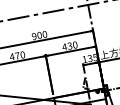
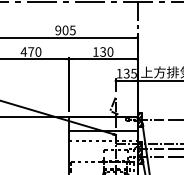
text: (44, 34) -> (72, 30), 900 -> 905
text: (64, 46) -> (95, 51), 430 -> 130

